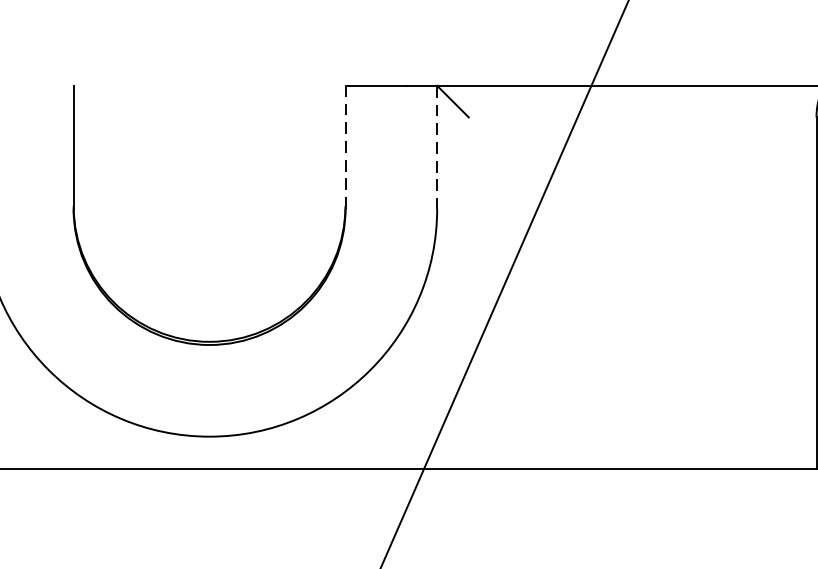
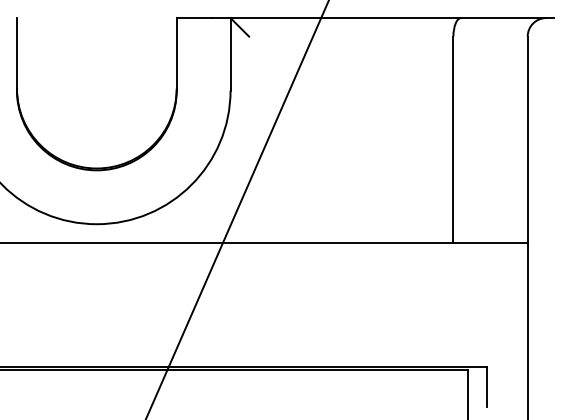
line: (345, 146) -> (176, 53), dashed -> solid
line: (437, 147) -> (230, 54), dashed -> solid

